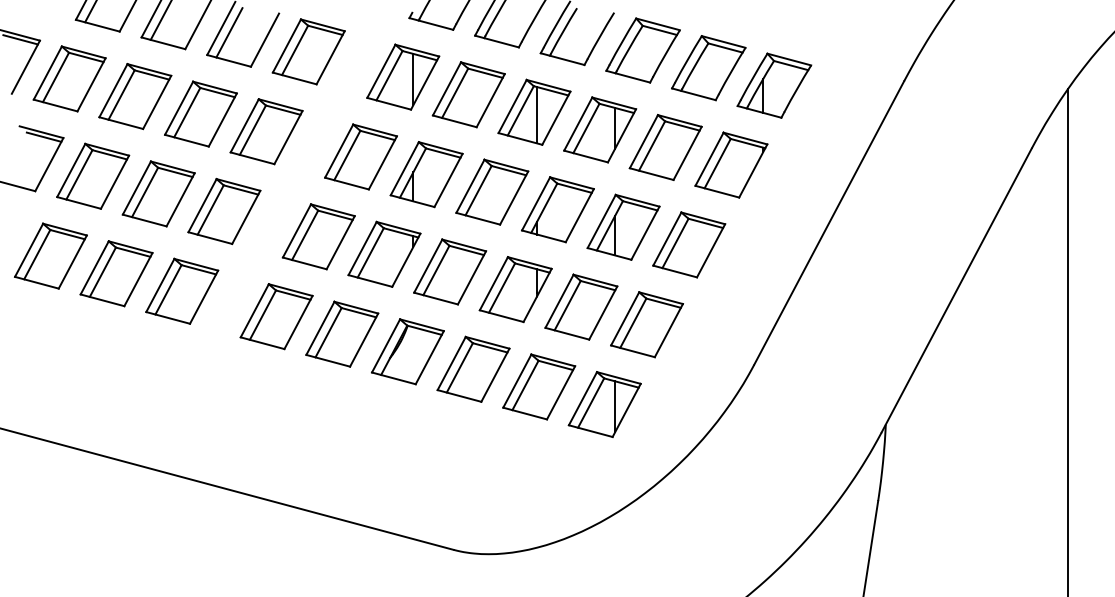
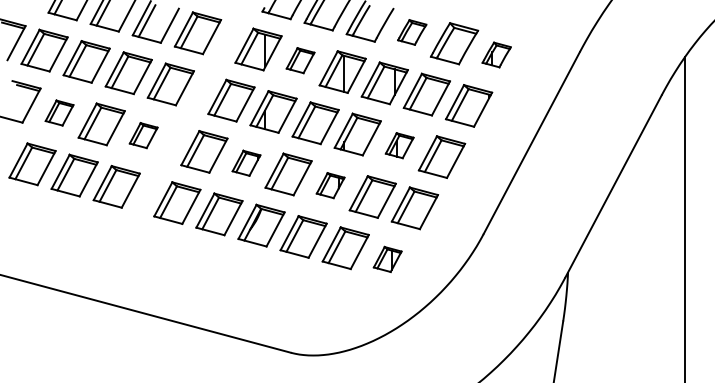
part: (641, 50) -> (411, 32), size x0.6
part: (774, 84) -> (496, 54), size x0.6
part: (468, 94) -> (300, 60), size x0.6
part: (92, 175) -> (59, 112), size x0.6
part: (223, 211) -> (143, 135), size x0.6
part: (622, 226) -> (399, 145), size x0.6
part: (384, 254) -> (246, 163), size x0.6
part: (515, 289) -> (330, 185), size x0.6
part: (604, 404) -> (387, 259), size x0.6

